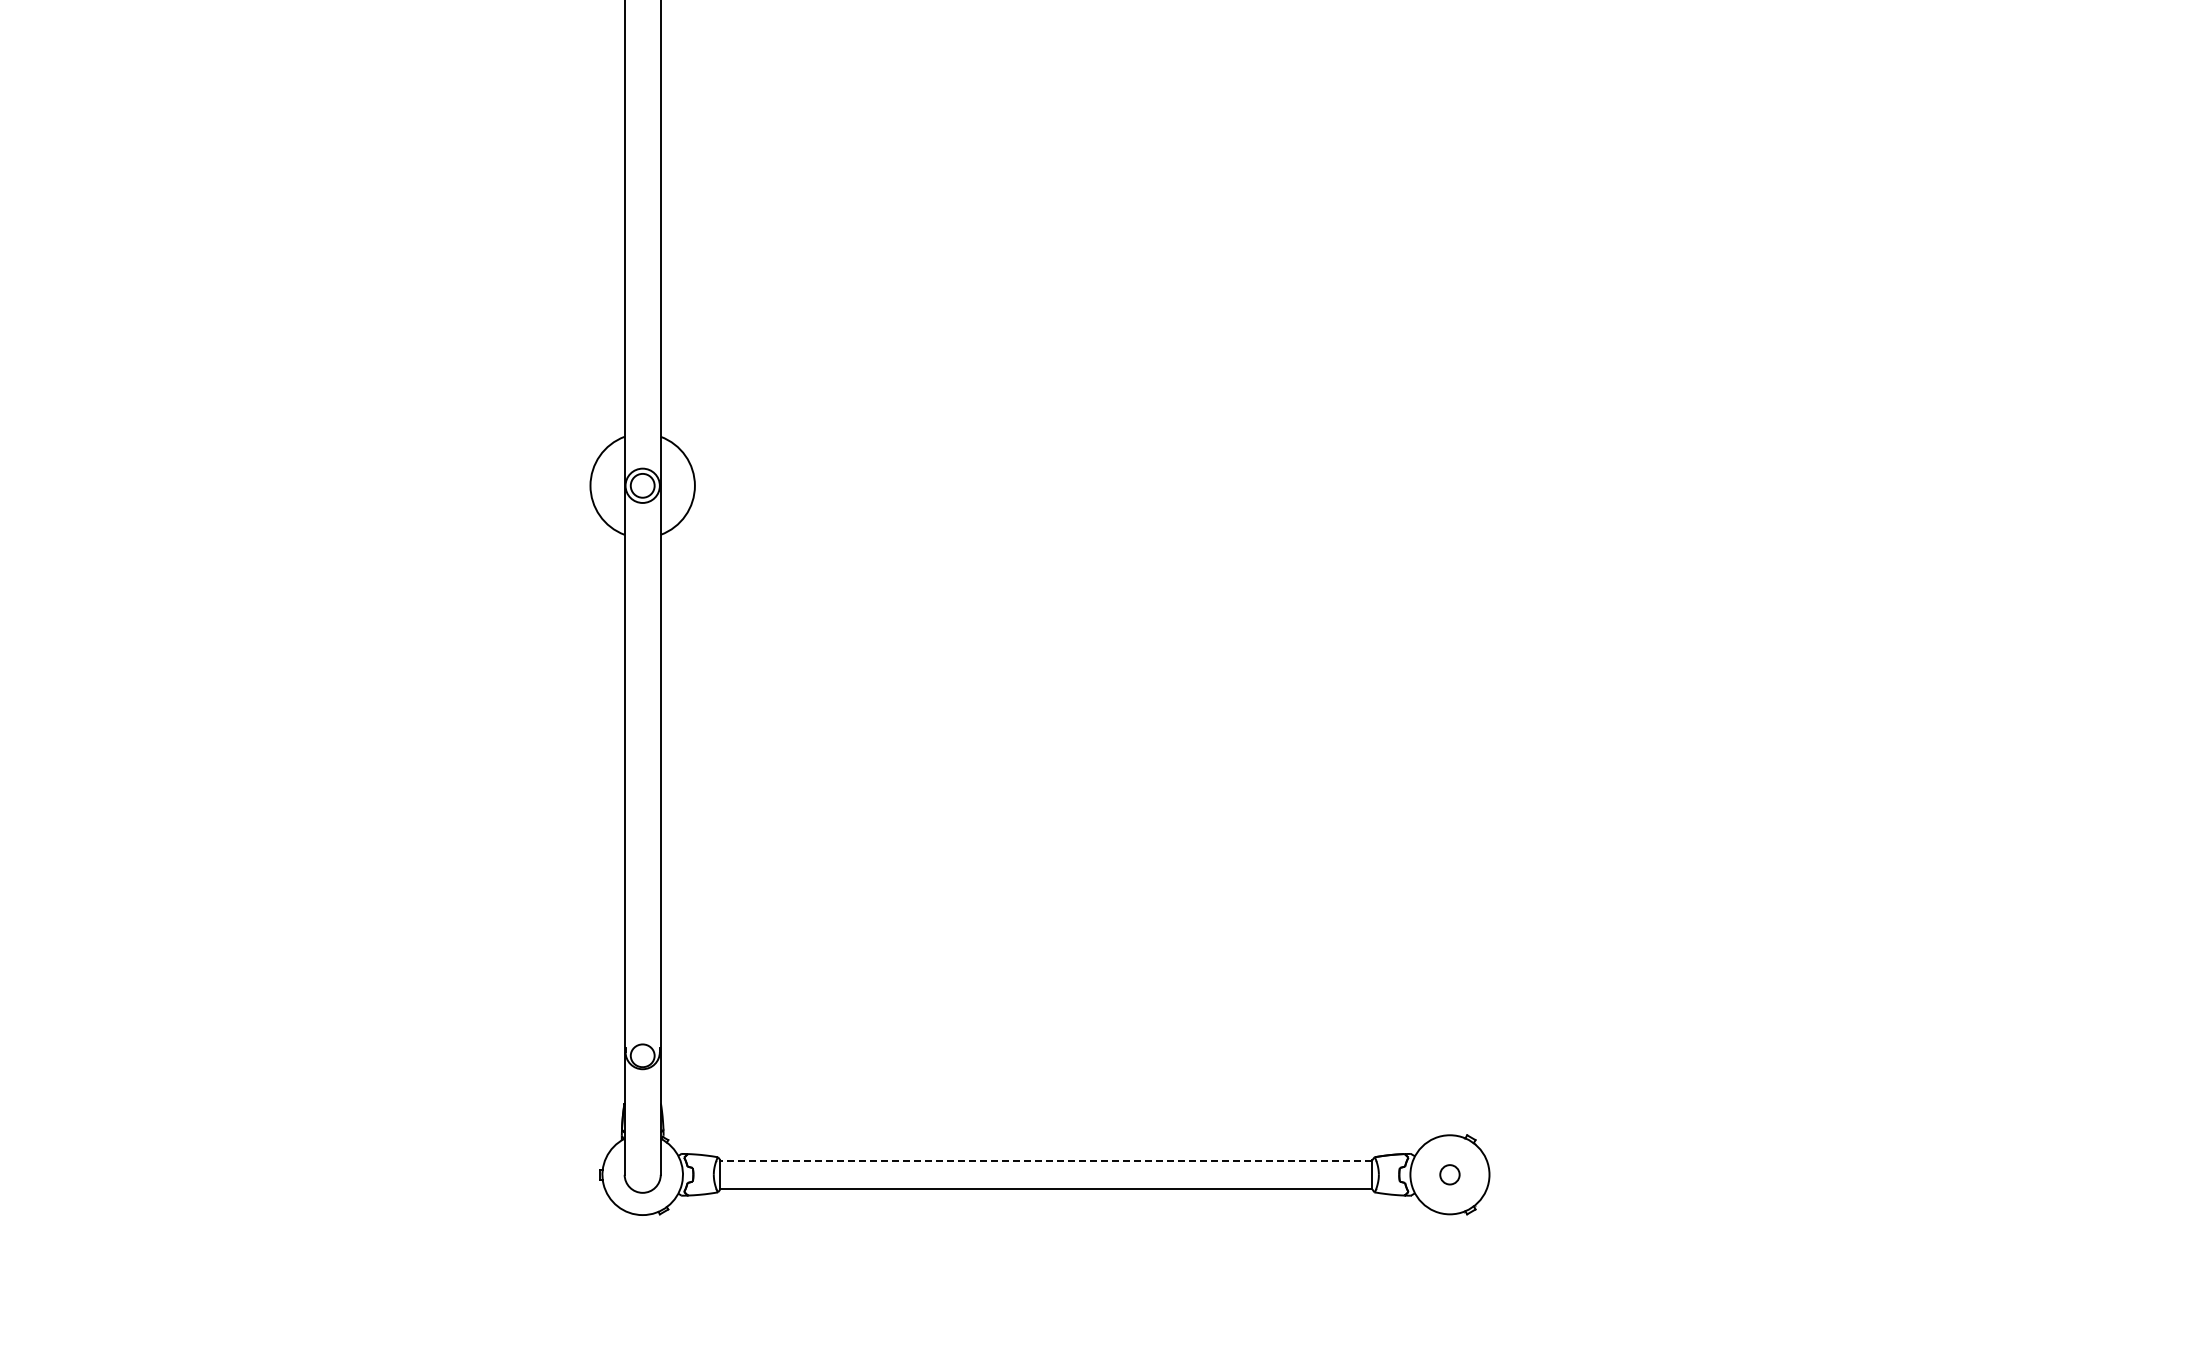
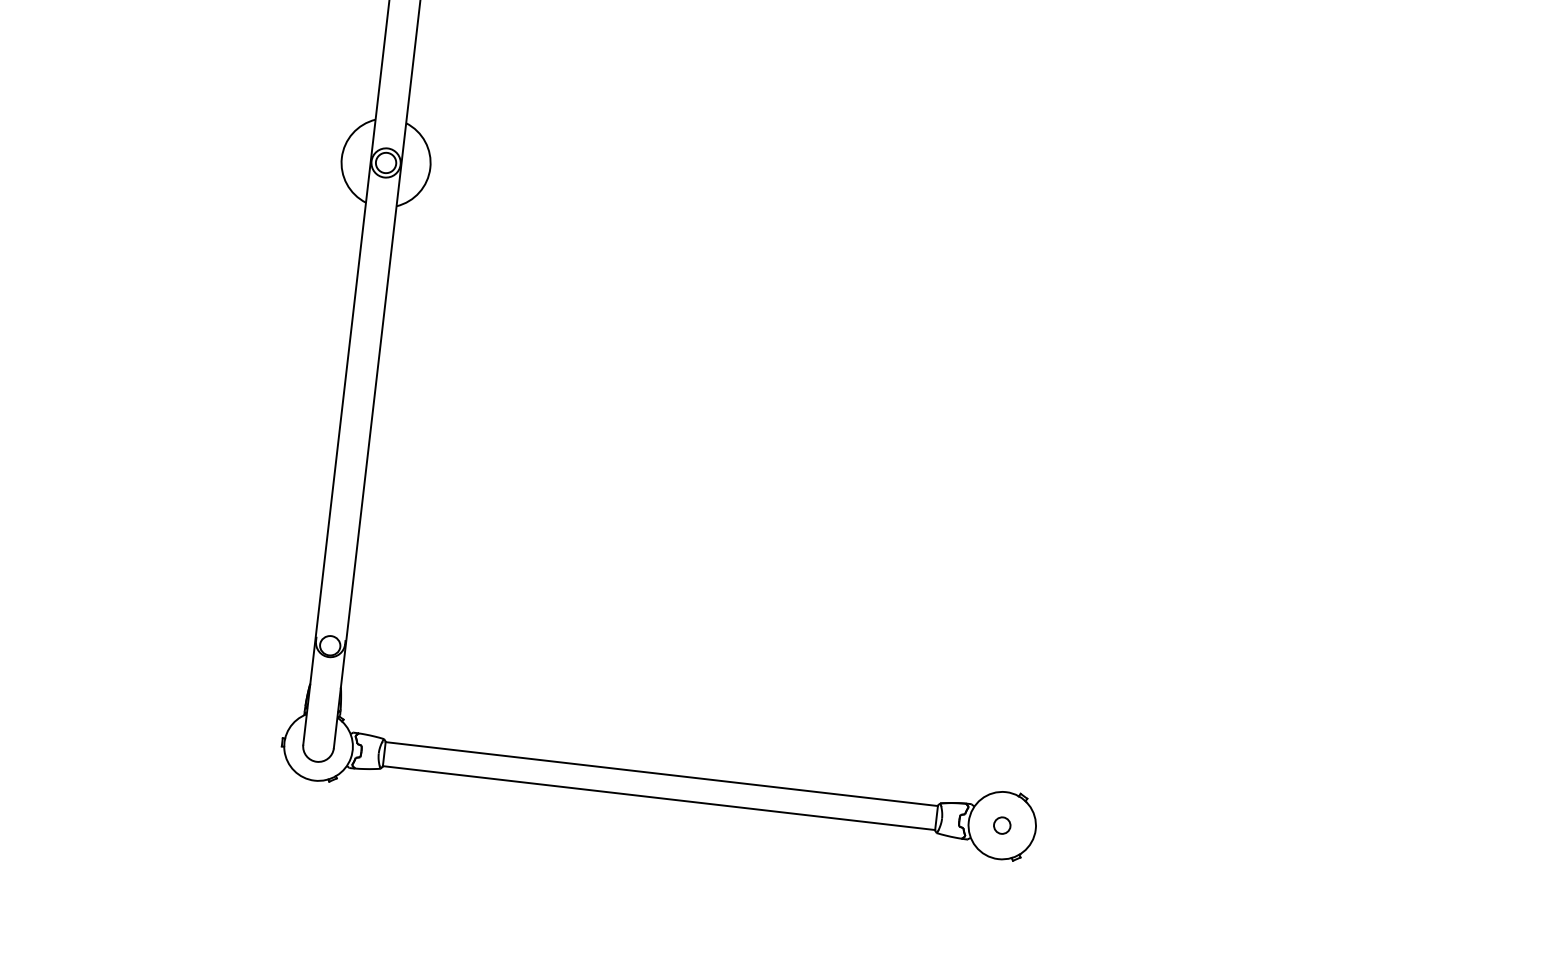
line: (1045, 1160) -> (661, 773), dashed -> solid

